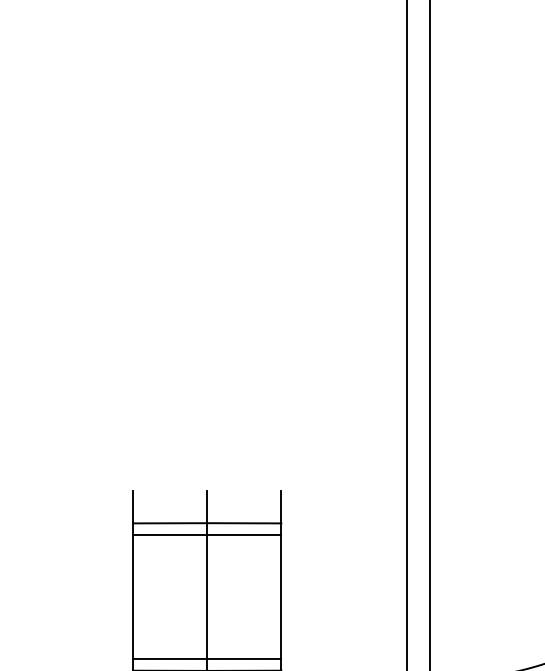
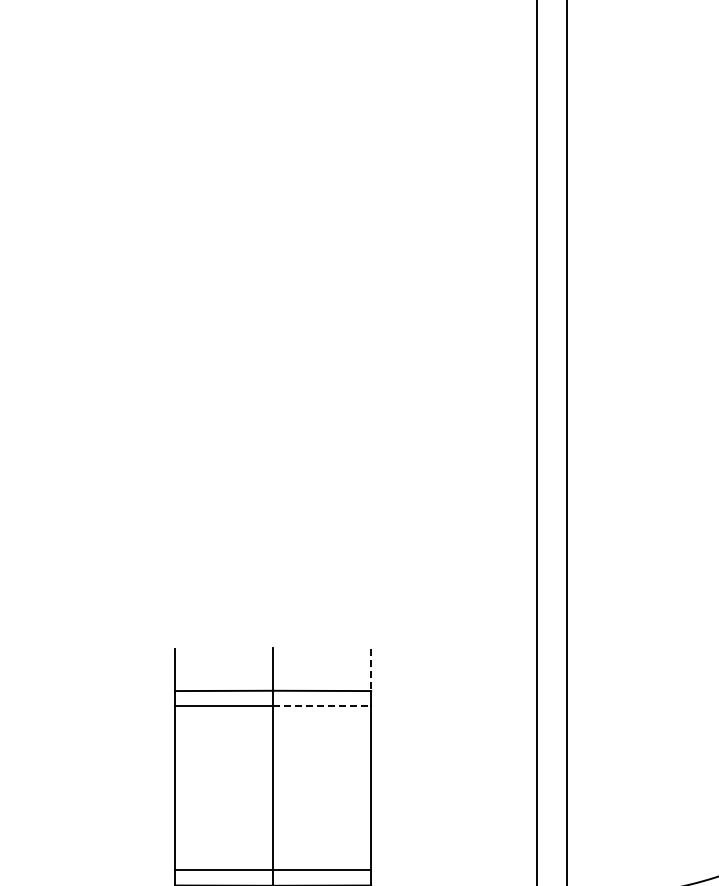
line: (281, 507) -> (371, 670), solid -> dashed
line: (244, 535) -> (322, 706), solid -> dashed

